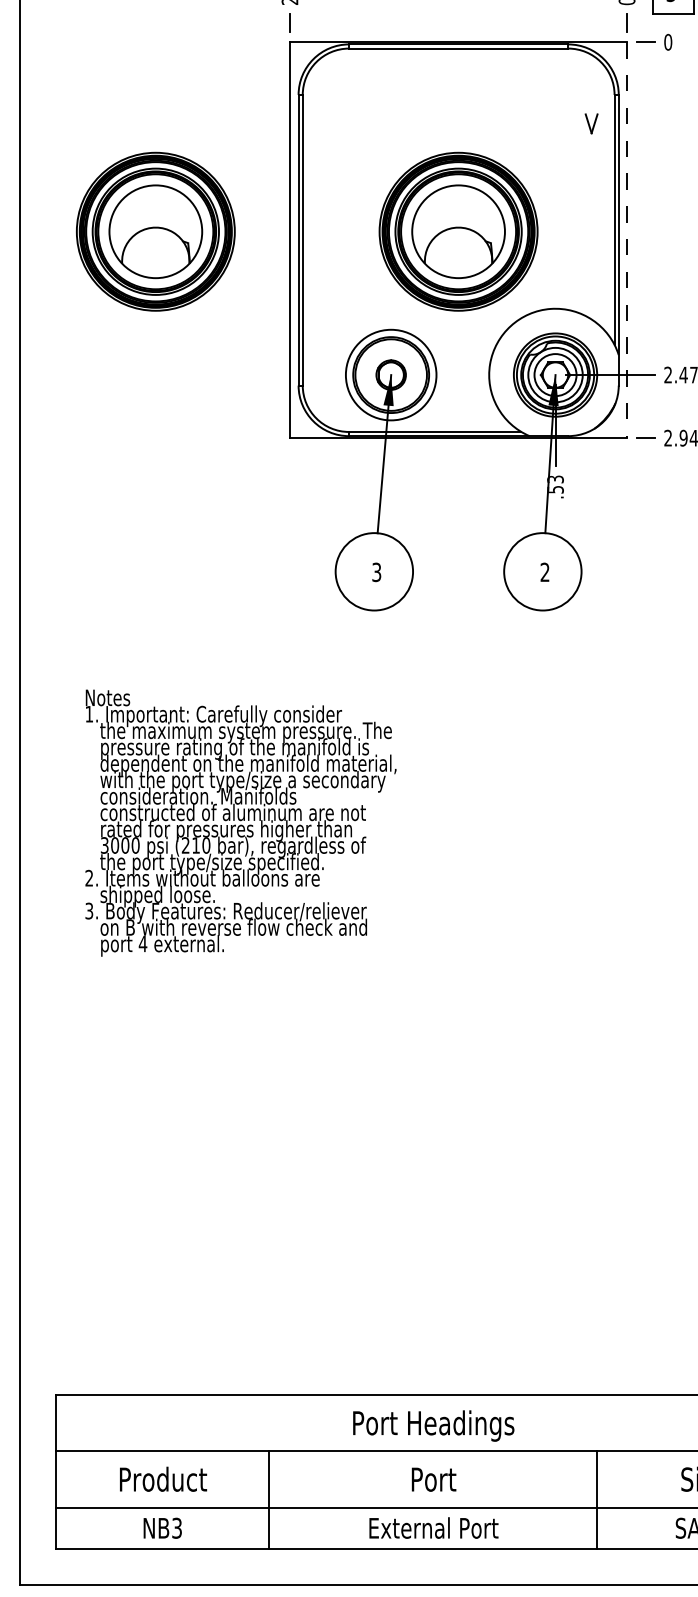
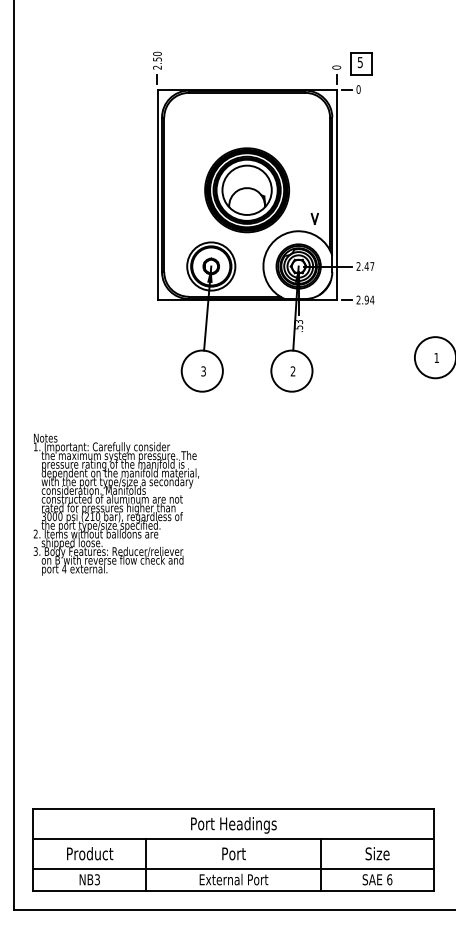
part: (590, 123) -> (314, 218), moved
part: (154, 232) -> (85, 190), removed
line: (626, 241) -> (336, 195), dashed -> solid
text: (241, 822) -> (116, 504), moved

